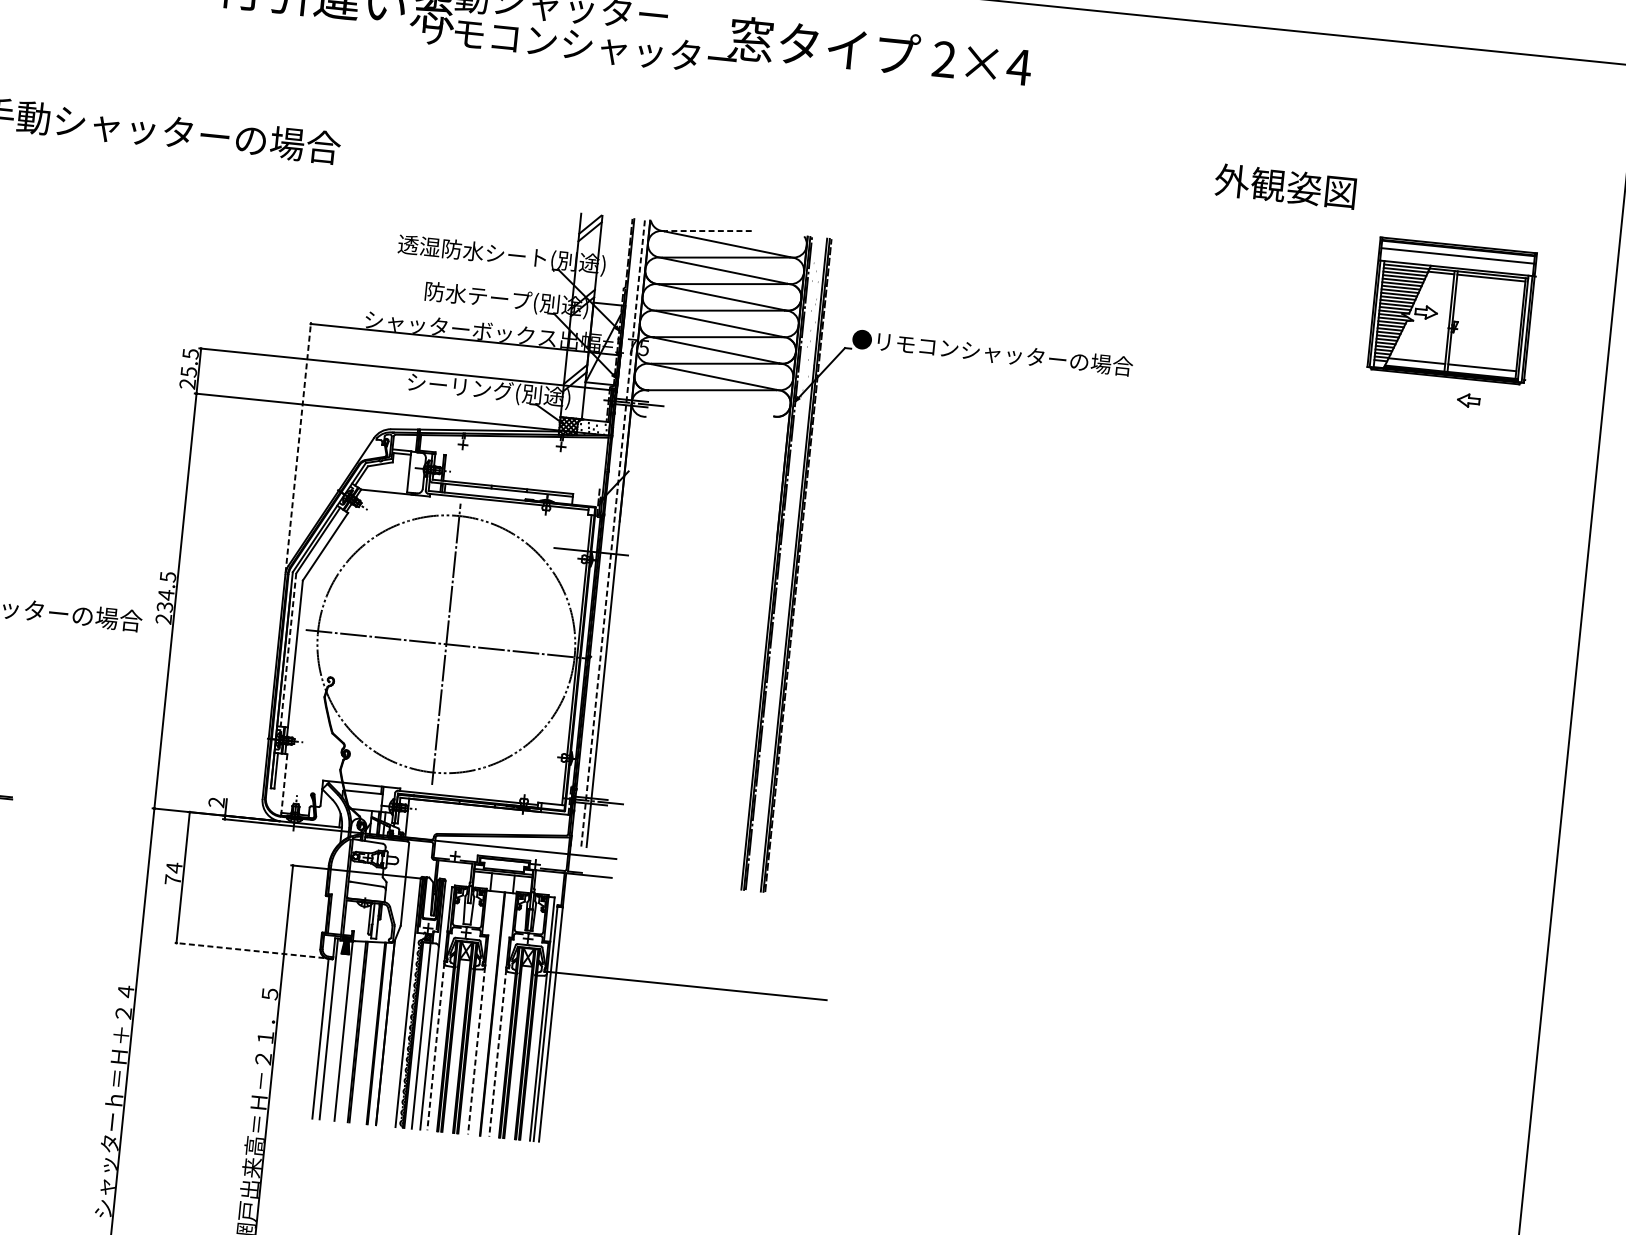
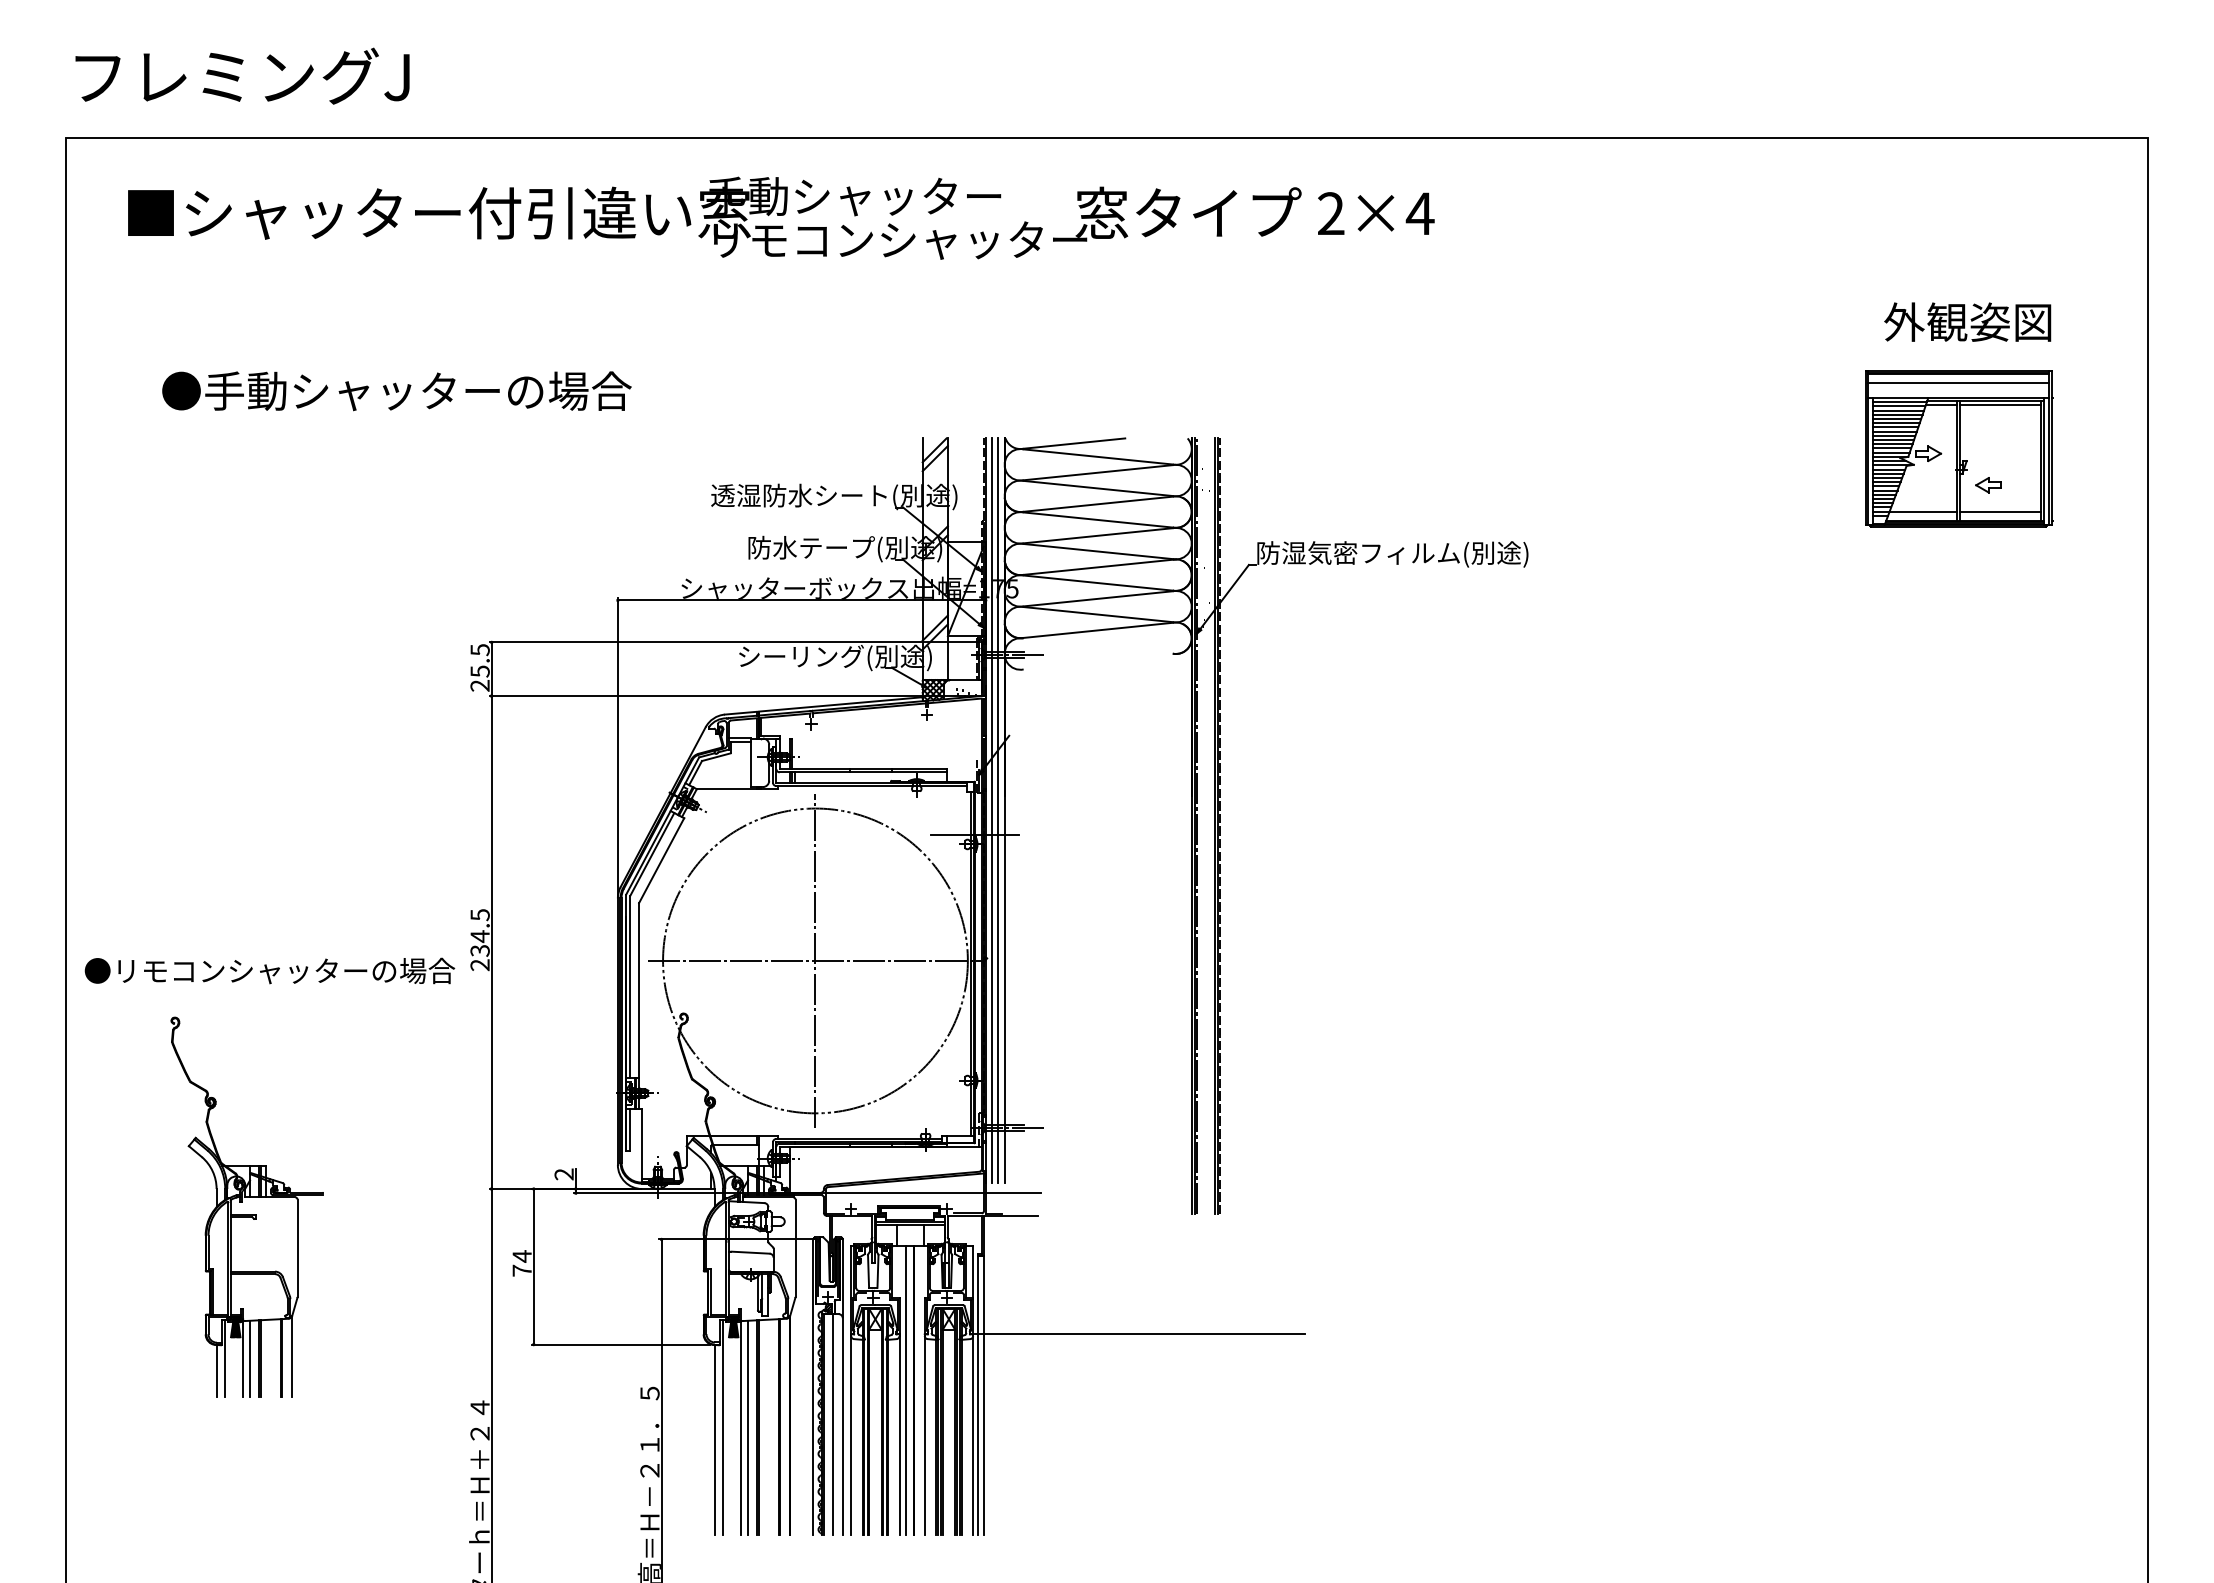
text: (1285, 185) -> (1967, 321), moved
line: (707, 230) -> (1073, 443), dashed -> solid
text: (991, 354) -> (1422, 554), ●リモコンシャッターの場合 -> 防湿気密フィルム(別途)
part: (1468, 400) -> (1988, 485), moved
line: (298, 446) -> (617, 746), dashed -> solid
line: (608, 532) -> (992, 810), added
line: (613, 533) -> (998, 810), dashed -> solid
line: (288, 650) -> (630, 987), dashed -> solid
line: (284, 784) -> (641, 1145), dashed -> solid
line: (249, 950) -> (620, 1344), dashed -> solid
line: (486, 1012) -> (906, 1389), added
line: (349, 1031) -> (747, 1427), added
line: (436, 1046) -> (851, 1435), dashed -> solid
line: (476, 1050) -> (899, 1435), dashed -> solid
line: (497, 1052) -> (924, 1435), dashed -> solid

